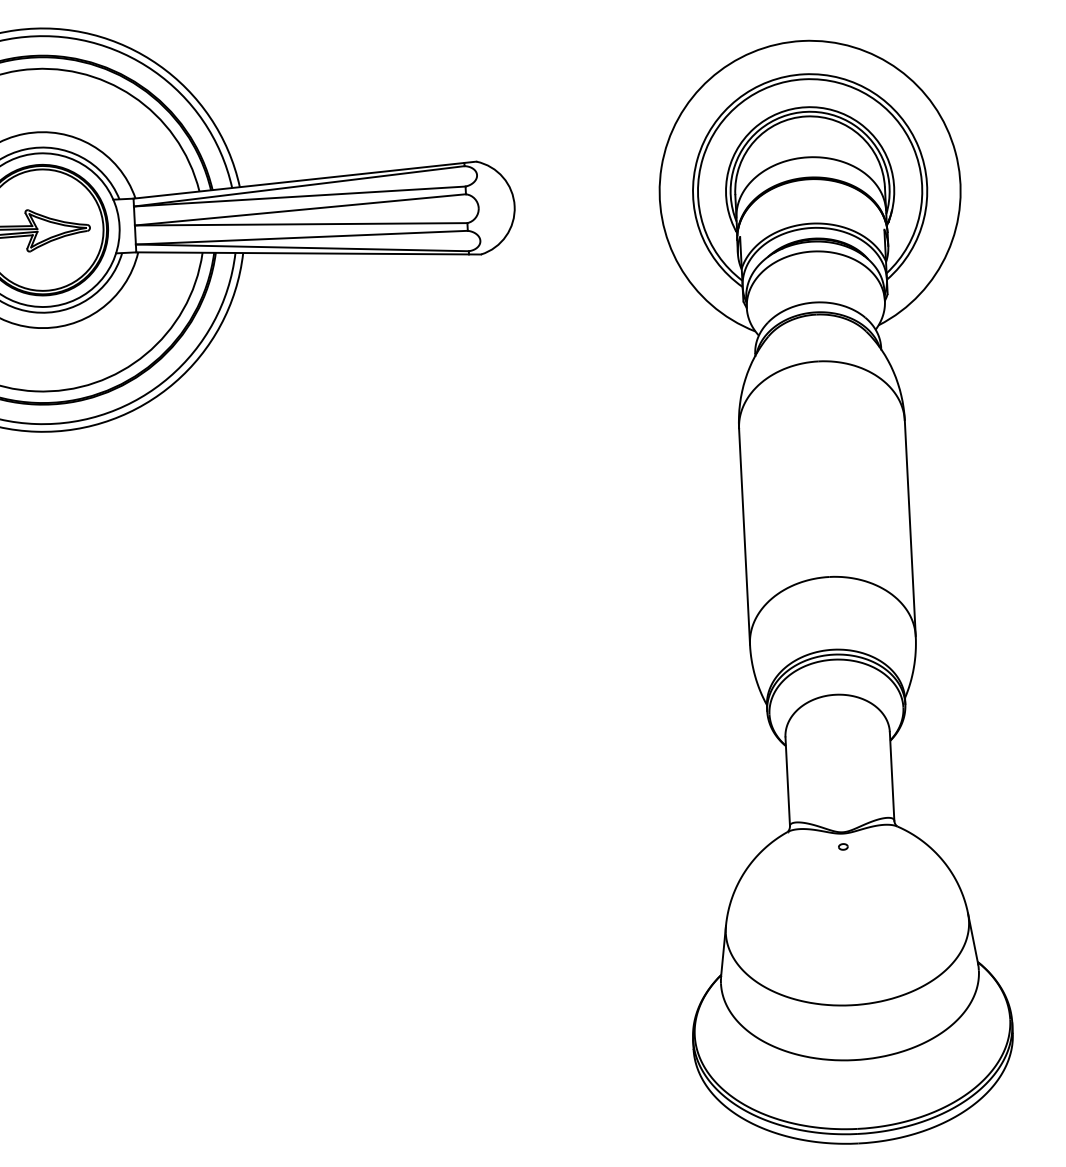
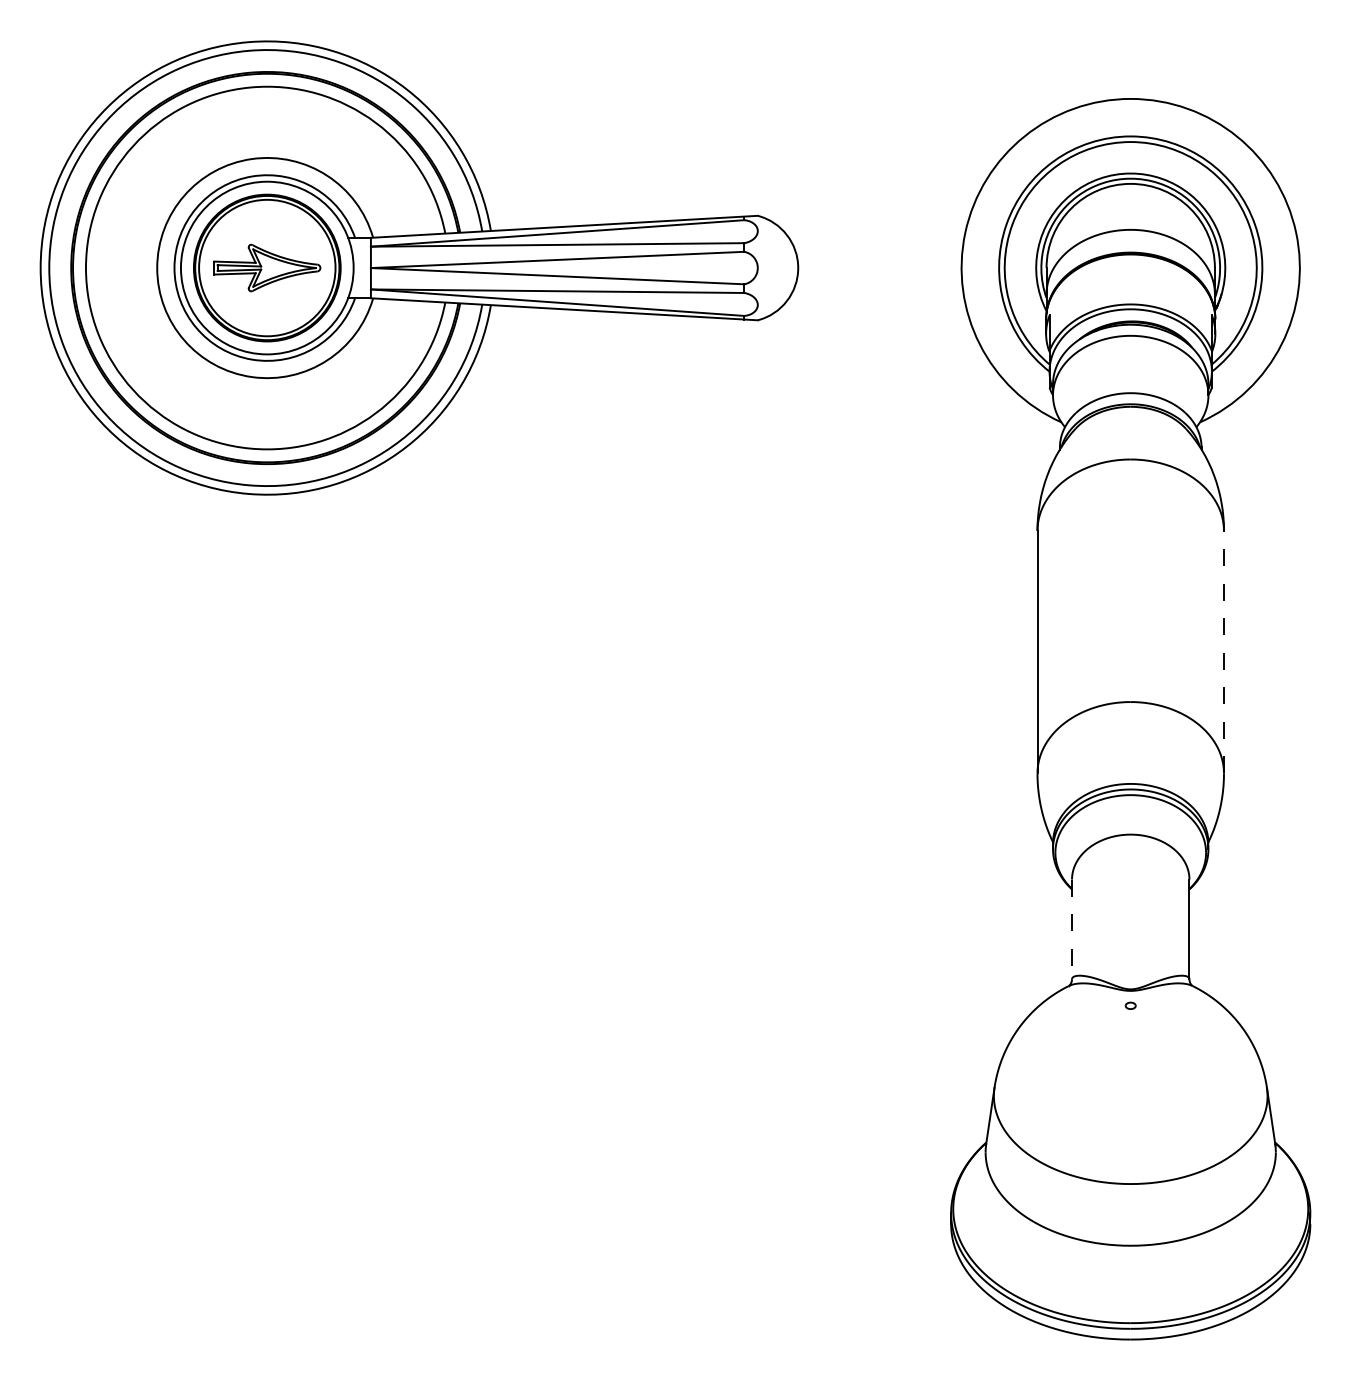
line: (909, 527) -> (1223, 651), solid -> dashed
line: (788, 781) -> (1072, 929), solid -> dashed

